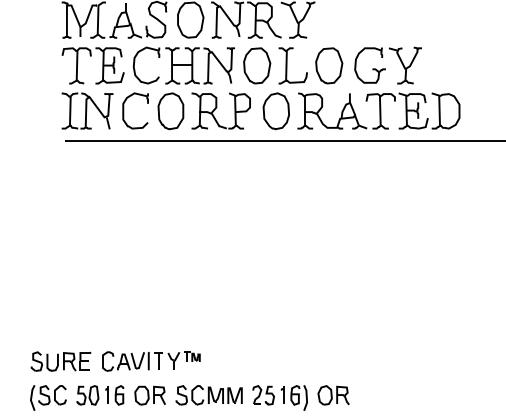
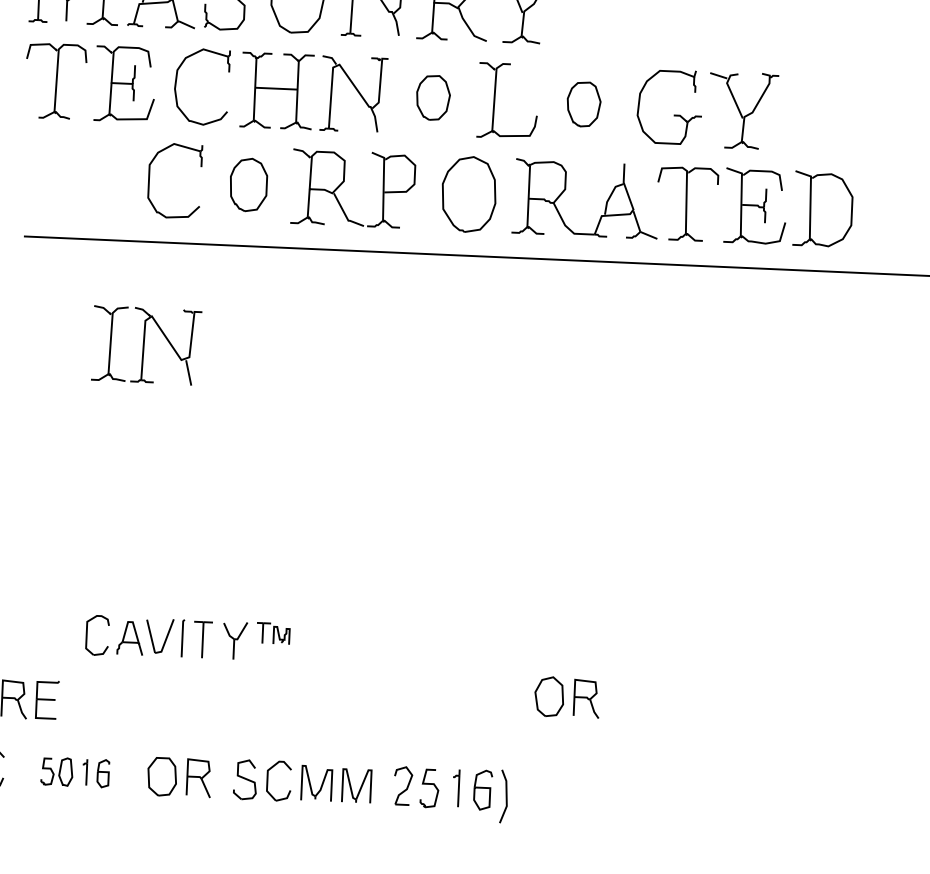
part: (257, 65) -> (433, 96), size x0.6
part: (329, 65) -> (584, 103), size x0.6
part: (87, 110) -> (146, 344), moved
part: (170, 111) -> (247, 185), size x0.7
part: (151, 361) -> (188, 639), moved
part: (100, 395) -> (75, 772), size x0.7
part: (333, 395) -> (566, 697), moved

